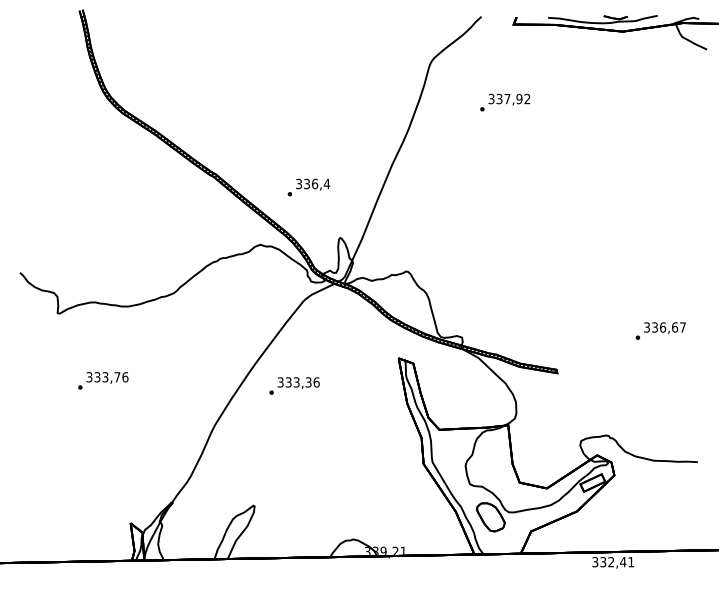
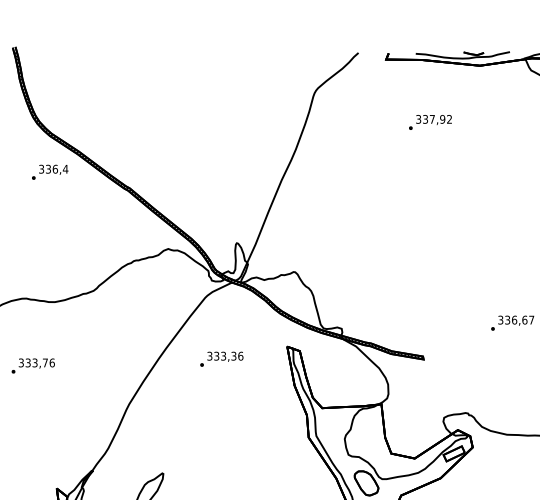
text: (505, 102) -> (430, 122), moved
text: (308, 187) -> (49, 172), moved
text: (294, 385) -> (221, 358), moved

